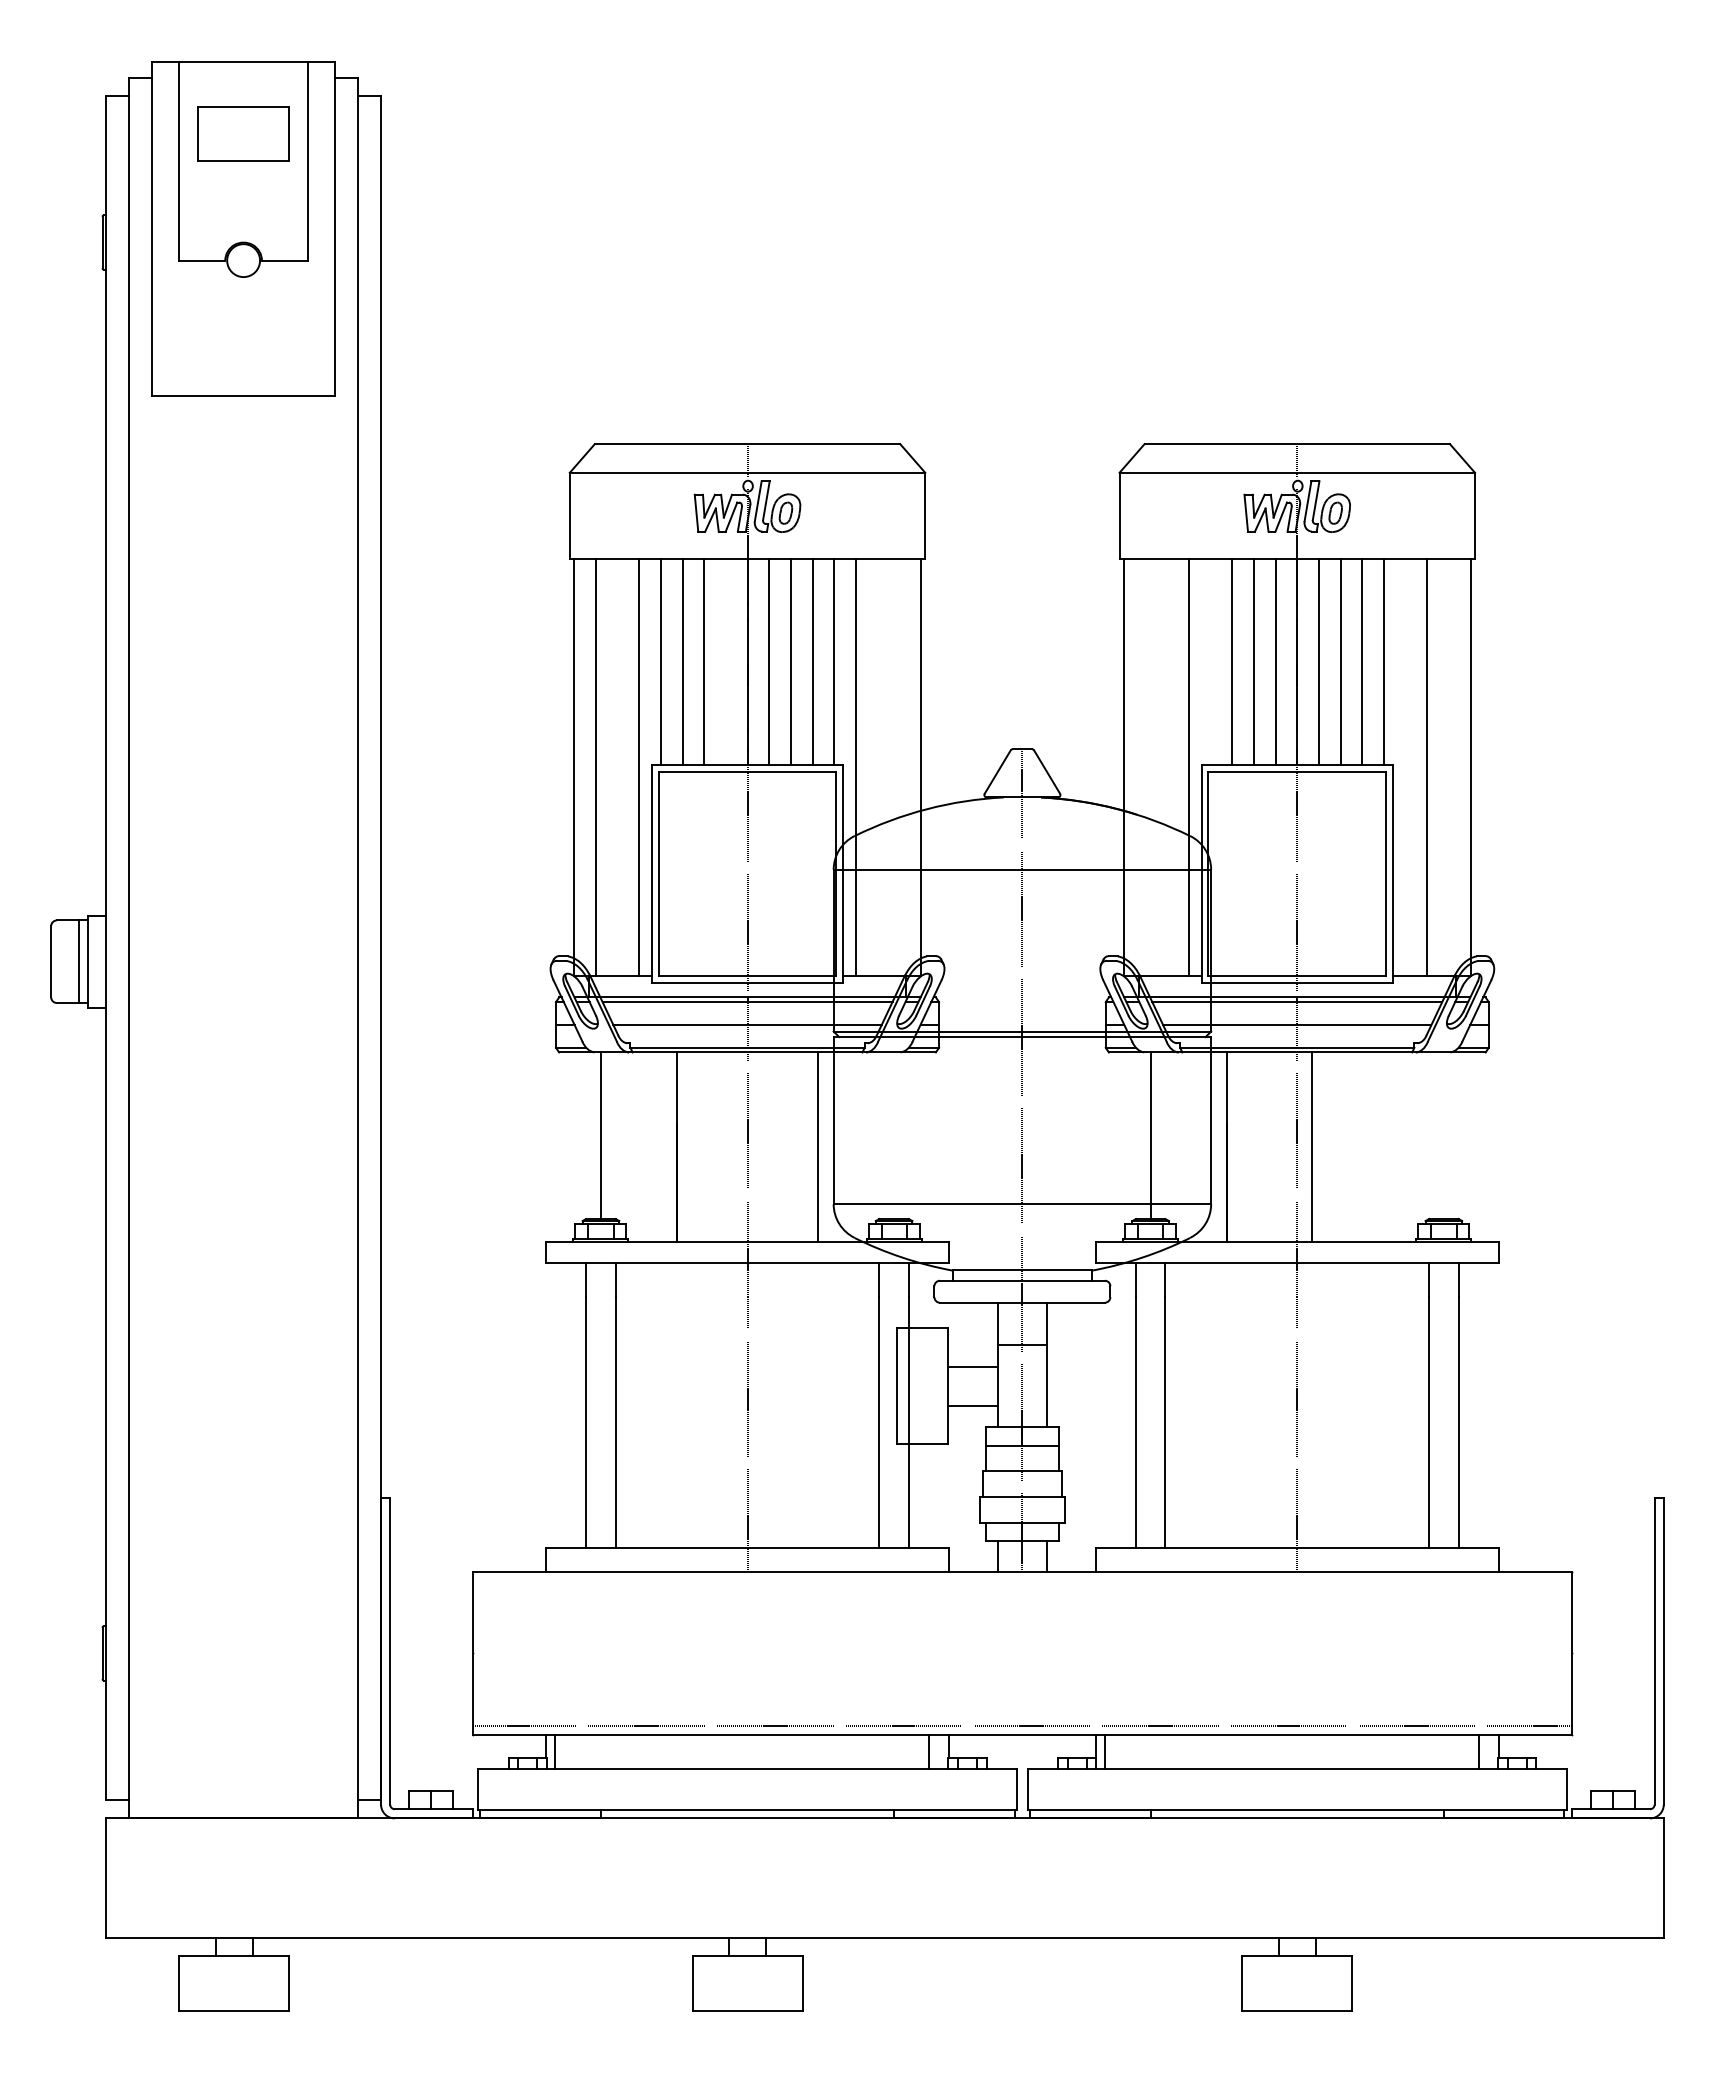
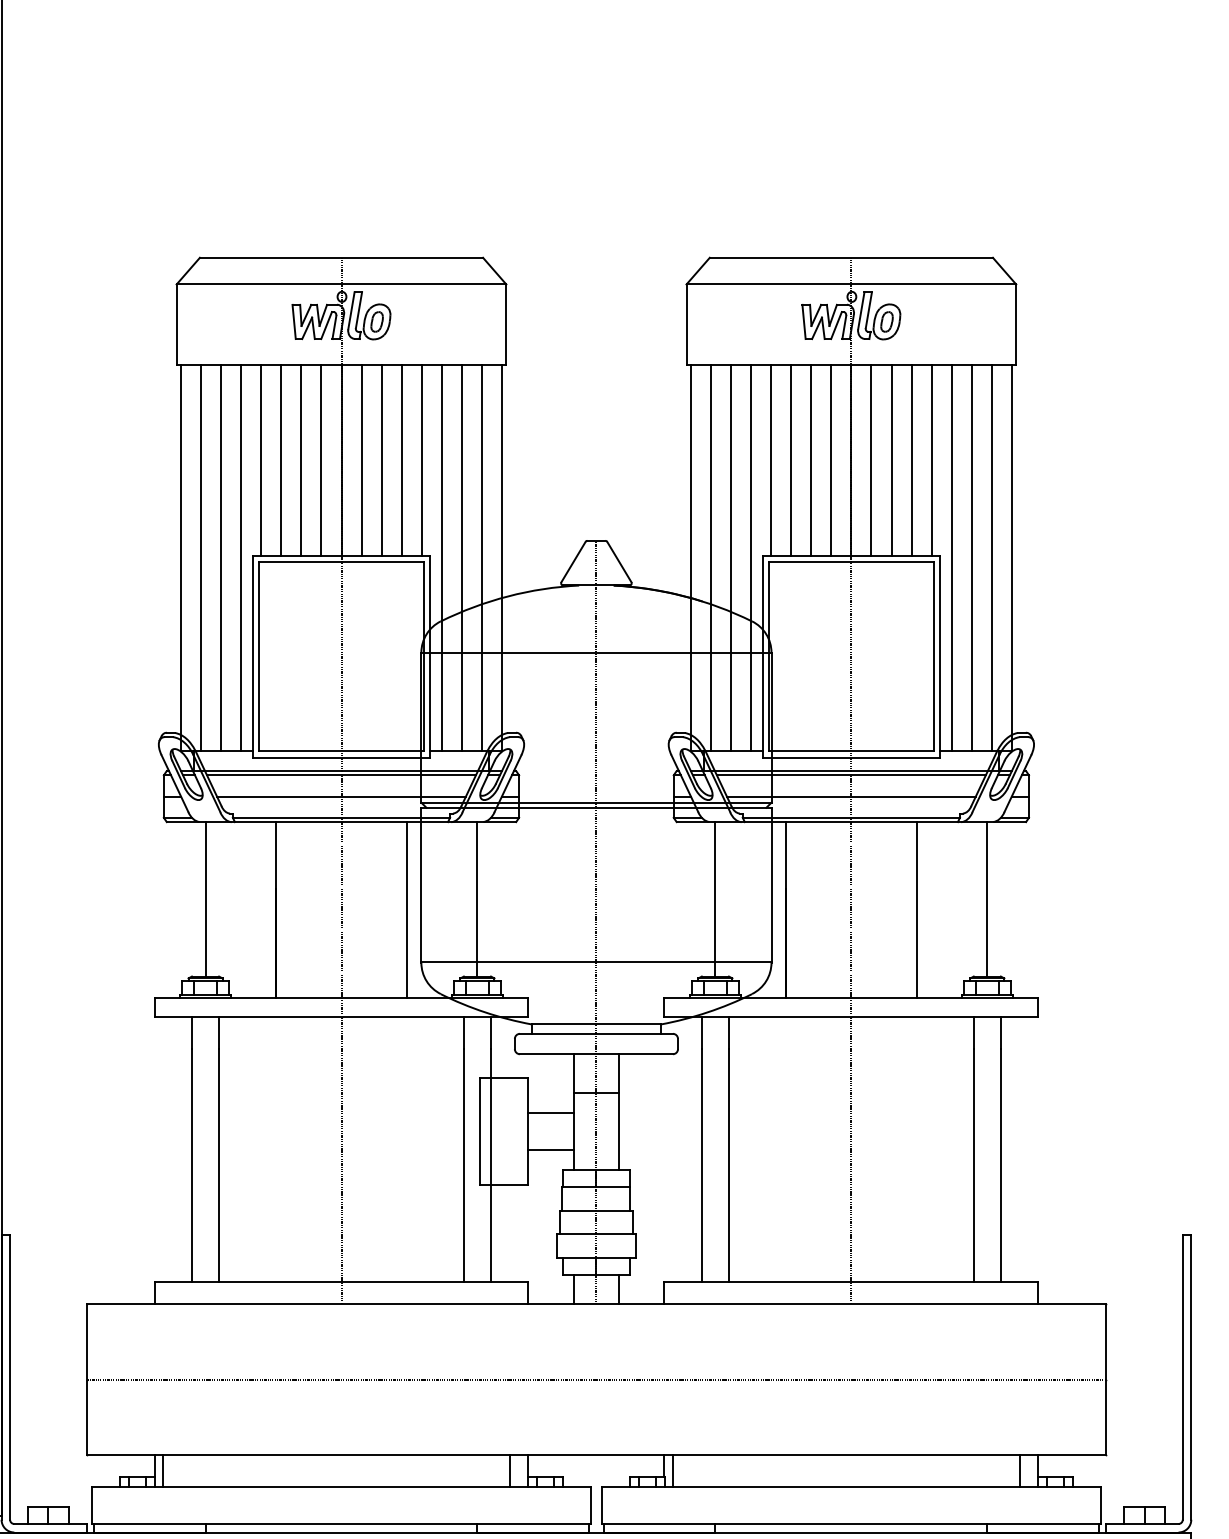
line: (725, 662) -> (321, 460), added
line: (1210, 662) -> (770, 460), added
line: (617, 767) -> (220, 557), added
line: (877, 767) -> (462, 557), added
line: (899, 767) -> (482, 557), added
line: (1145, 767) -> (710, 557), added
line: (1167, 767) -> (731, 557), added
line: (1405, 767) -> (951, 557), added
line: (1449, 767) -> (992, 557), added
line: (894, 1135) -> (477, 899), added
line: (1443, 1135) -> (986, 899), added
line: (1311, 1147) -> (916, 910), moved
line: (1022, 1726) -> (596, 1379), moved

